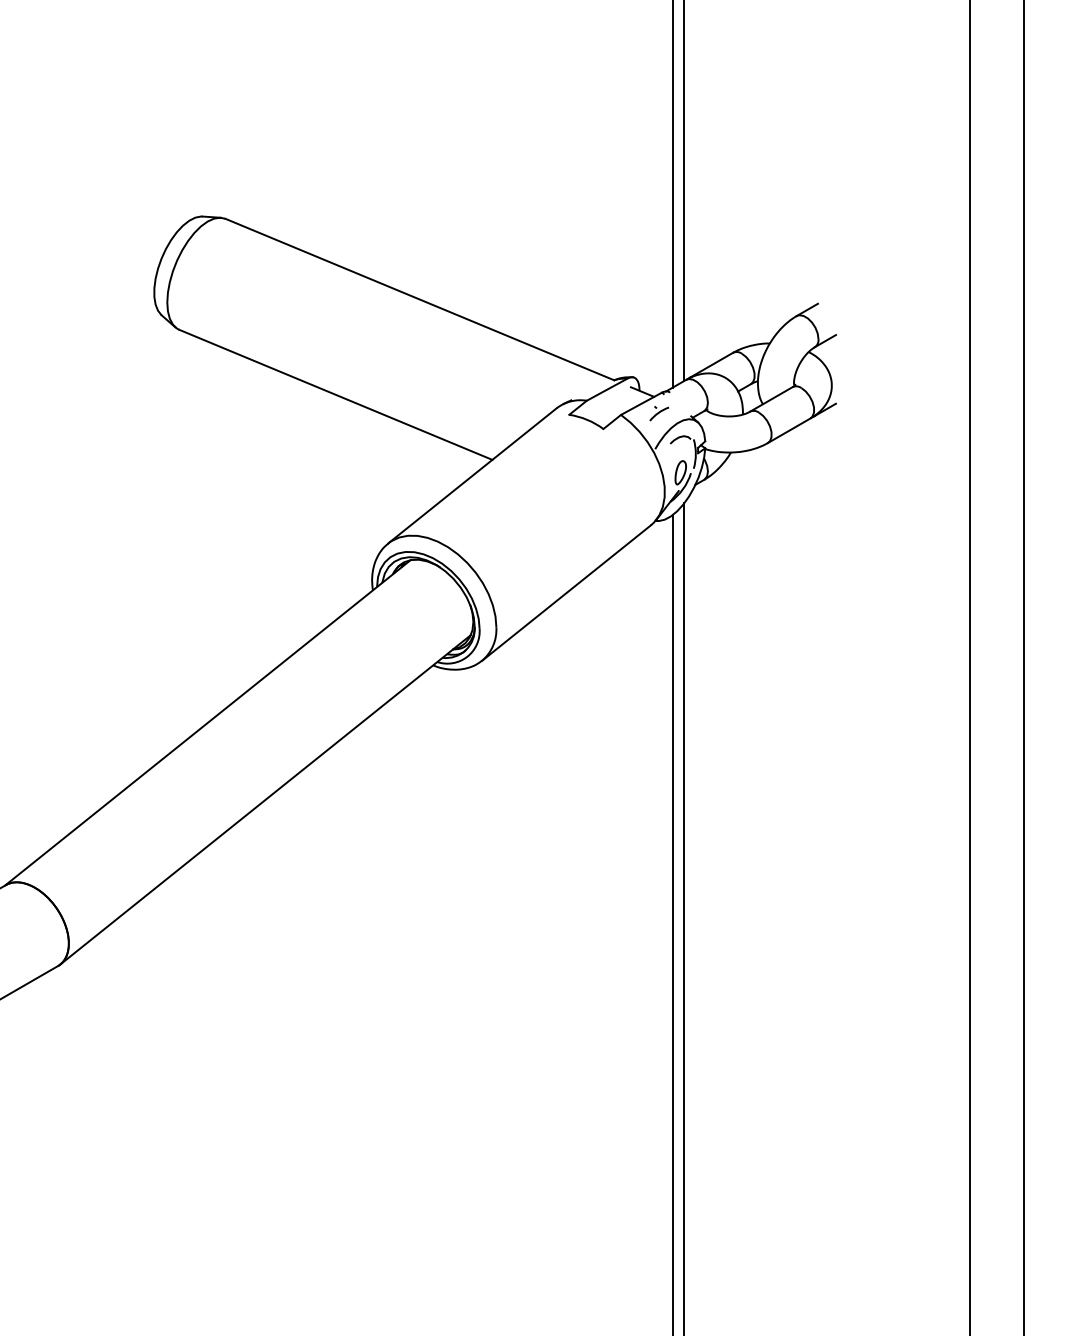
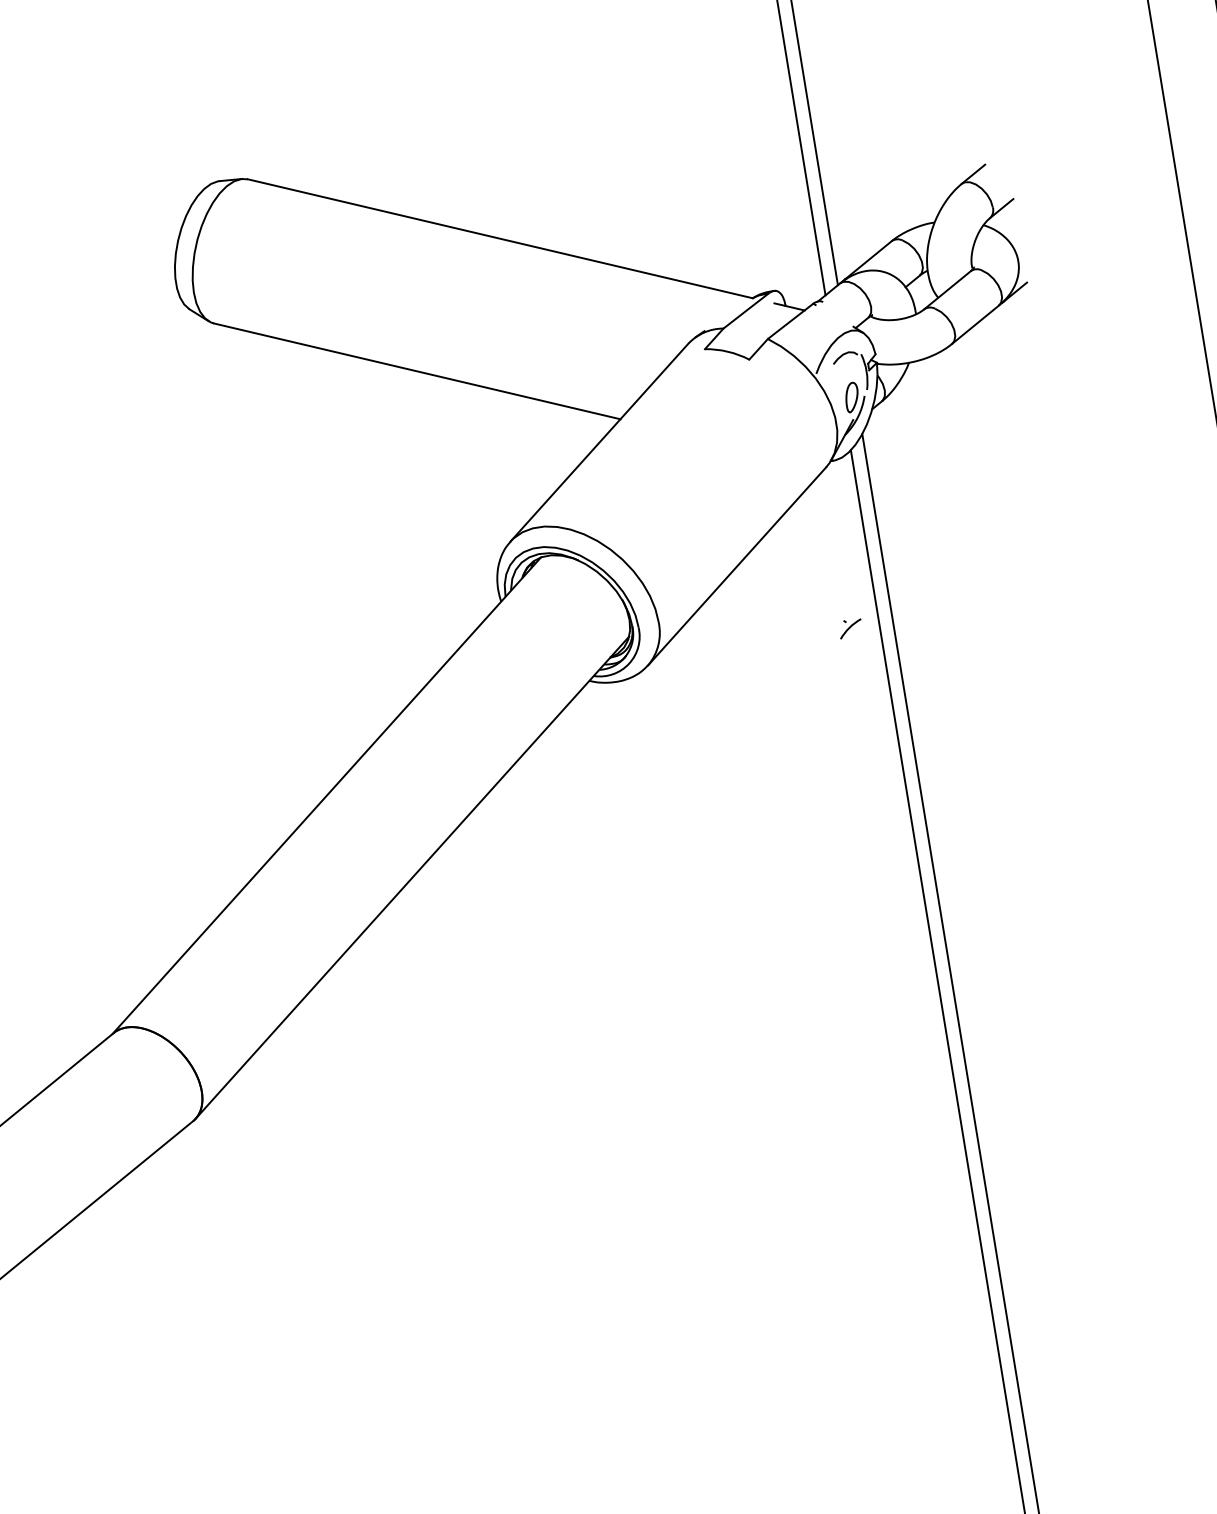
part: (659, 413) -> (850, 628), moved

